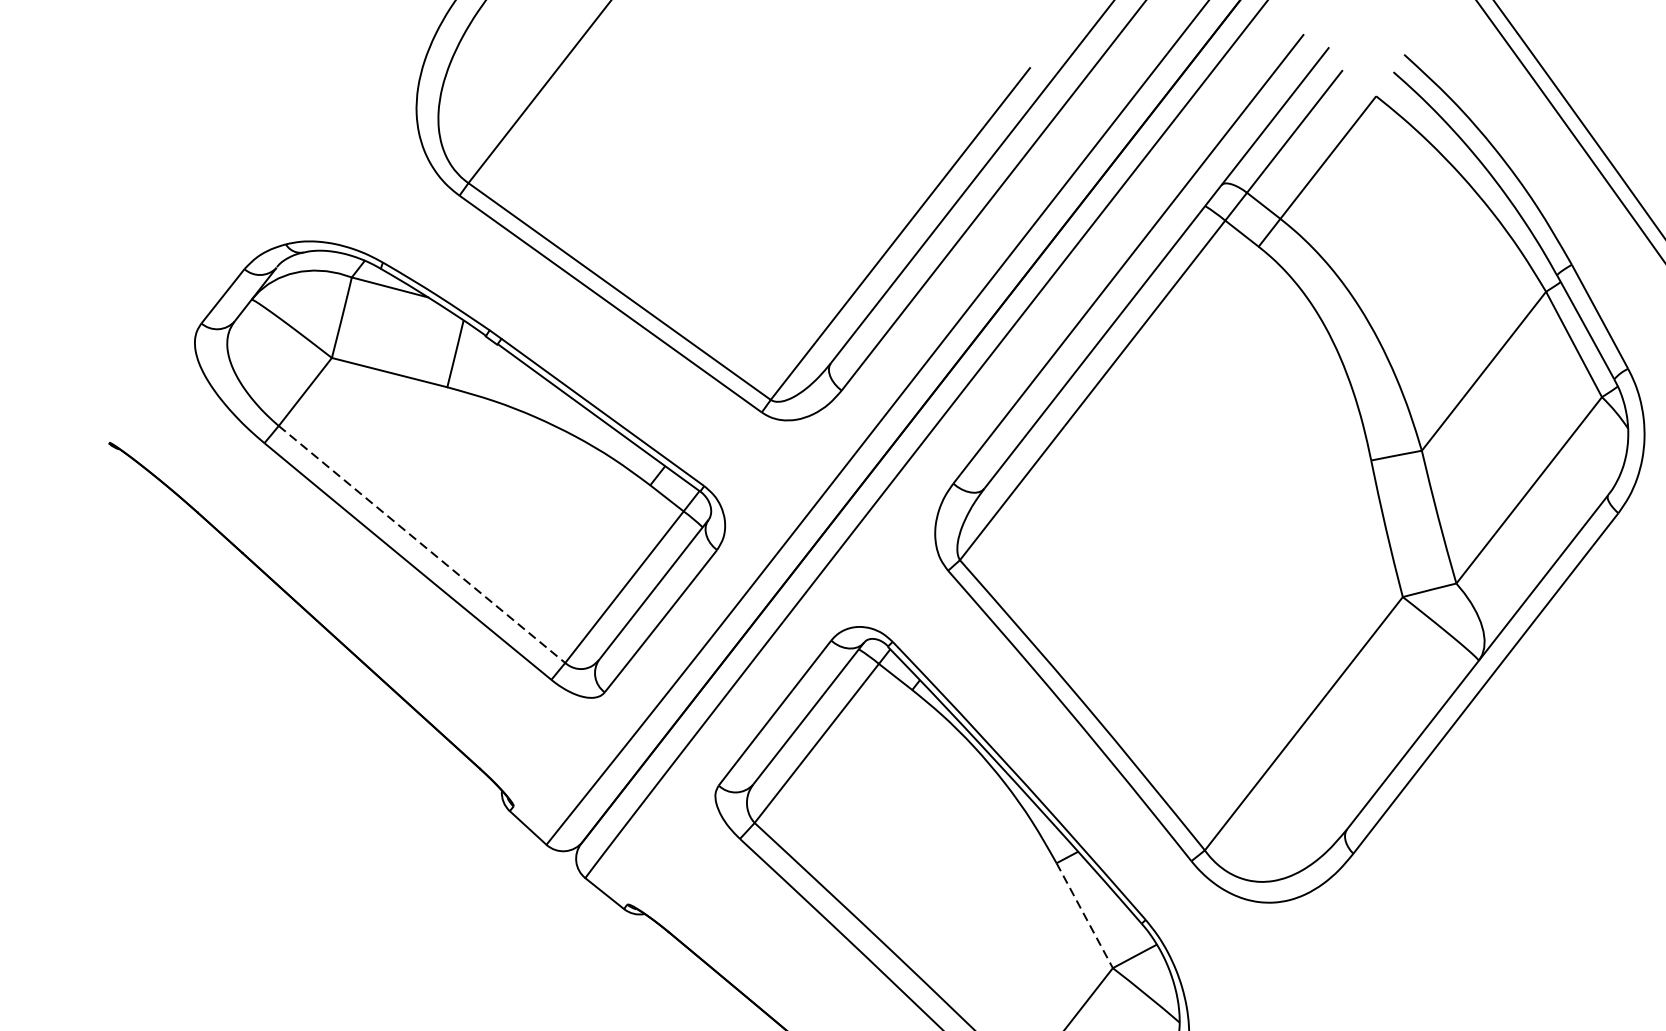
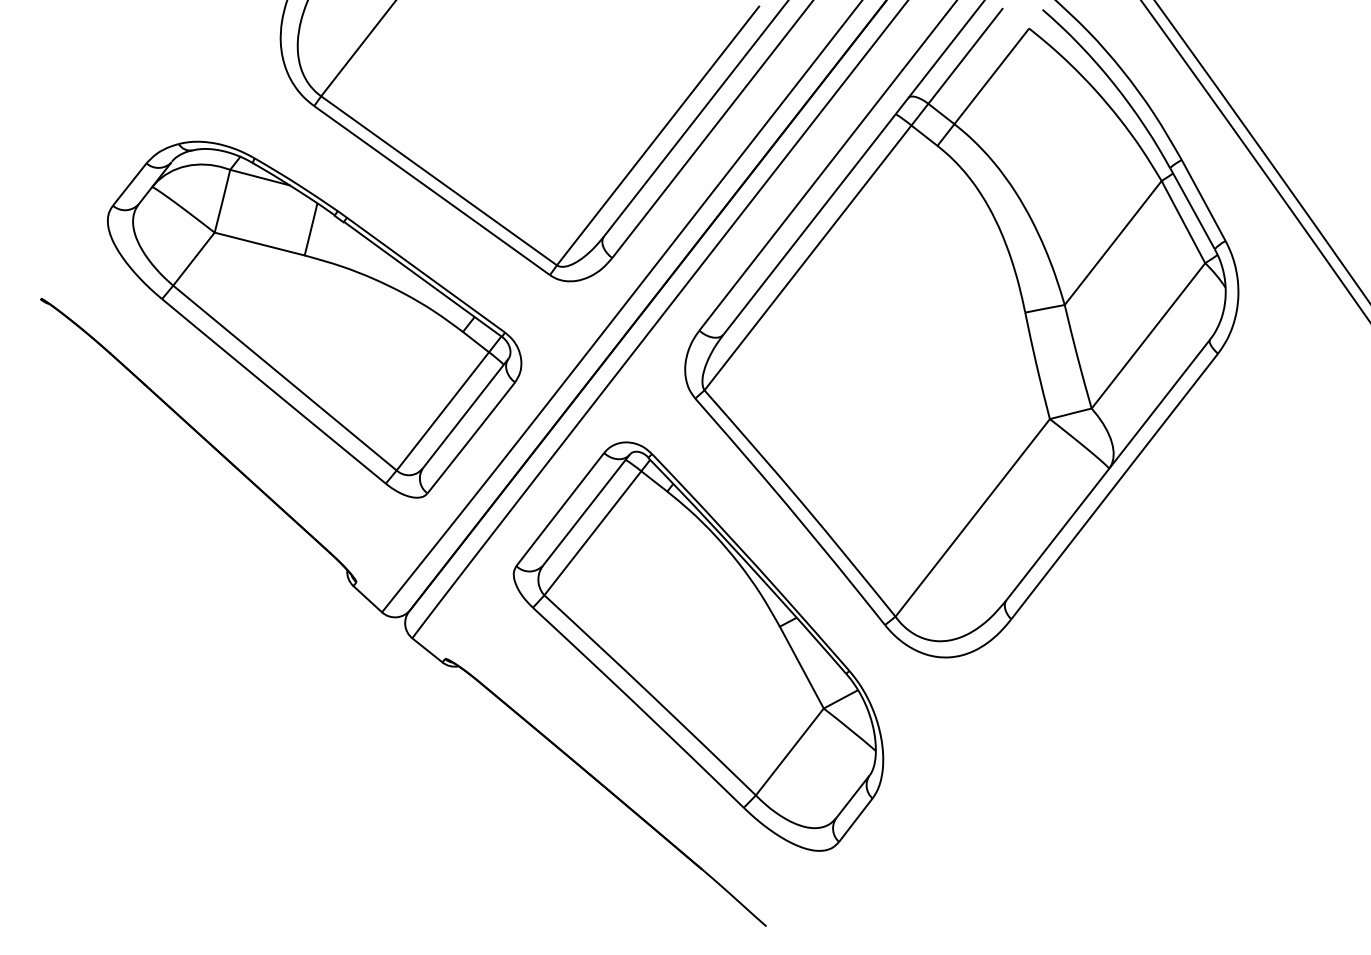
line: (421, 544) -> (284, 378), dashed -> solid
line: (1085, 916) -> (802, 668), dashed -> solid

